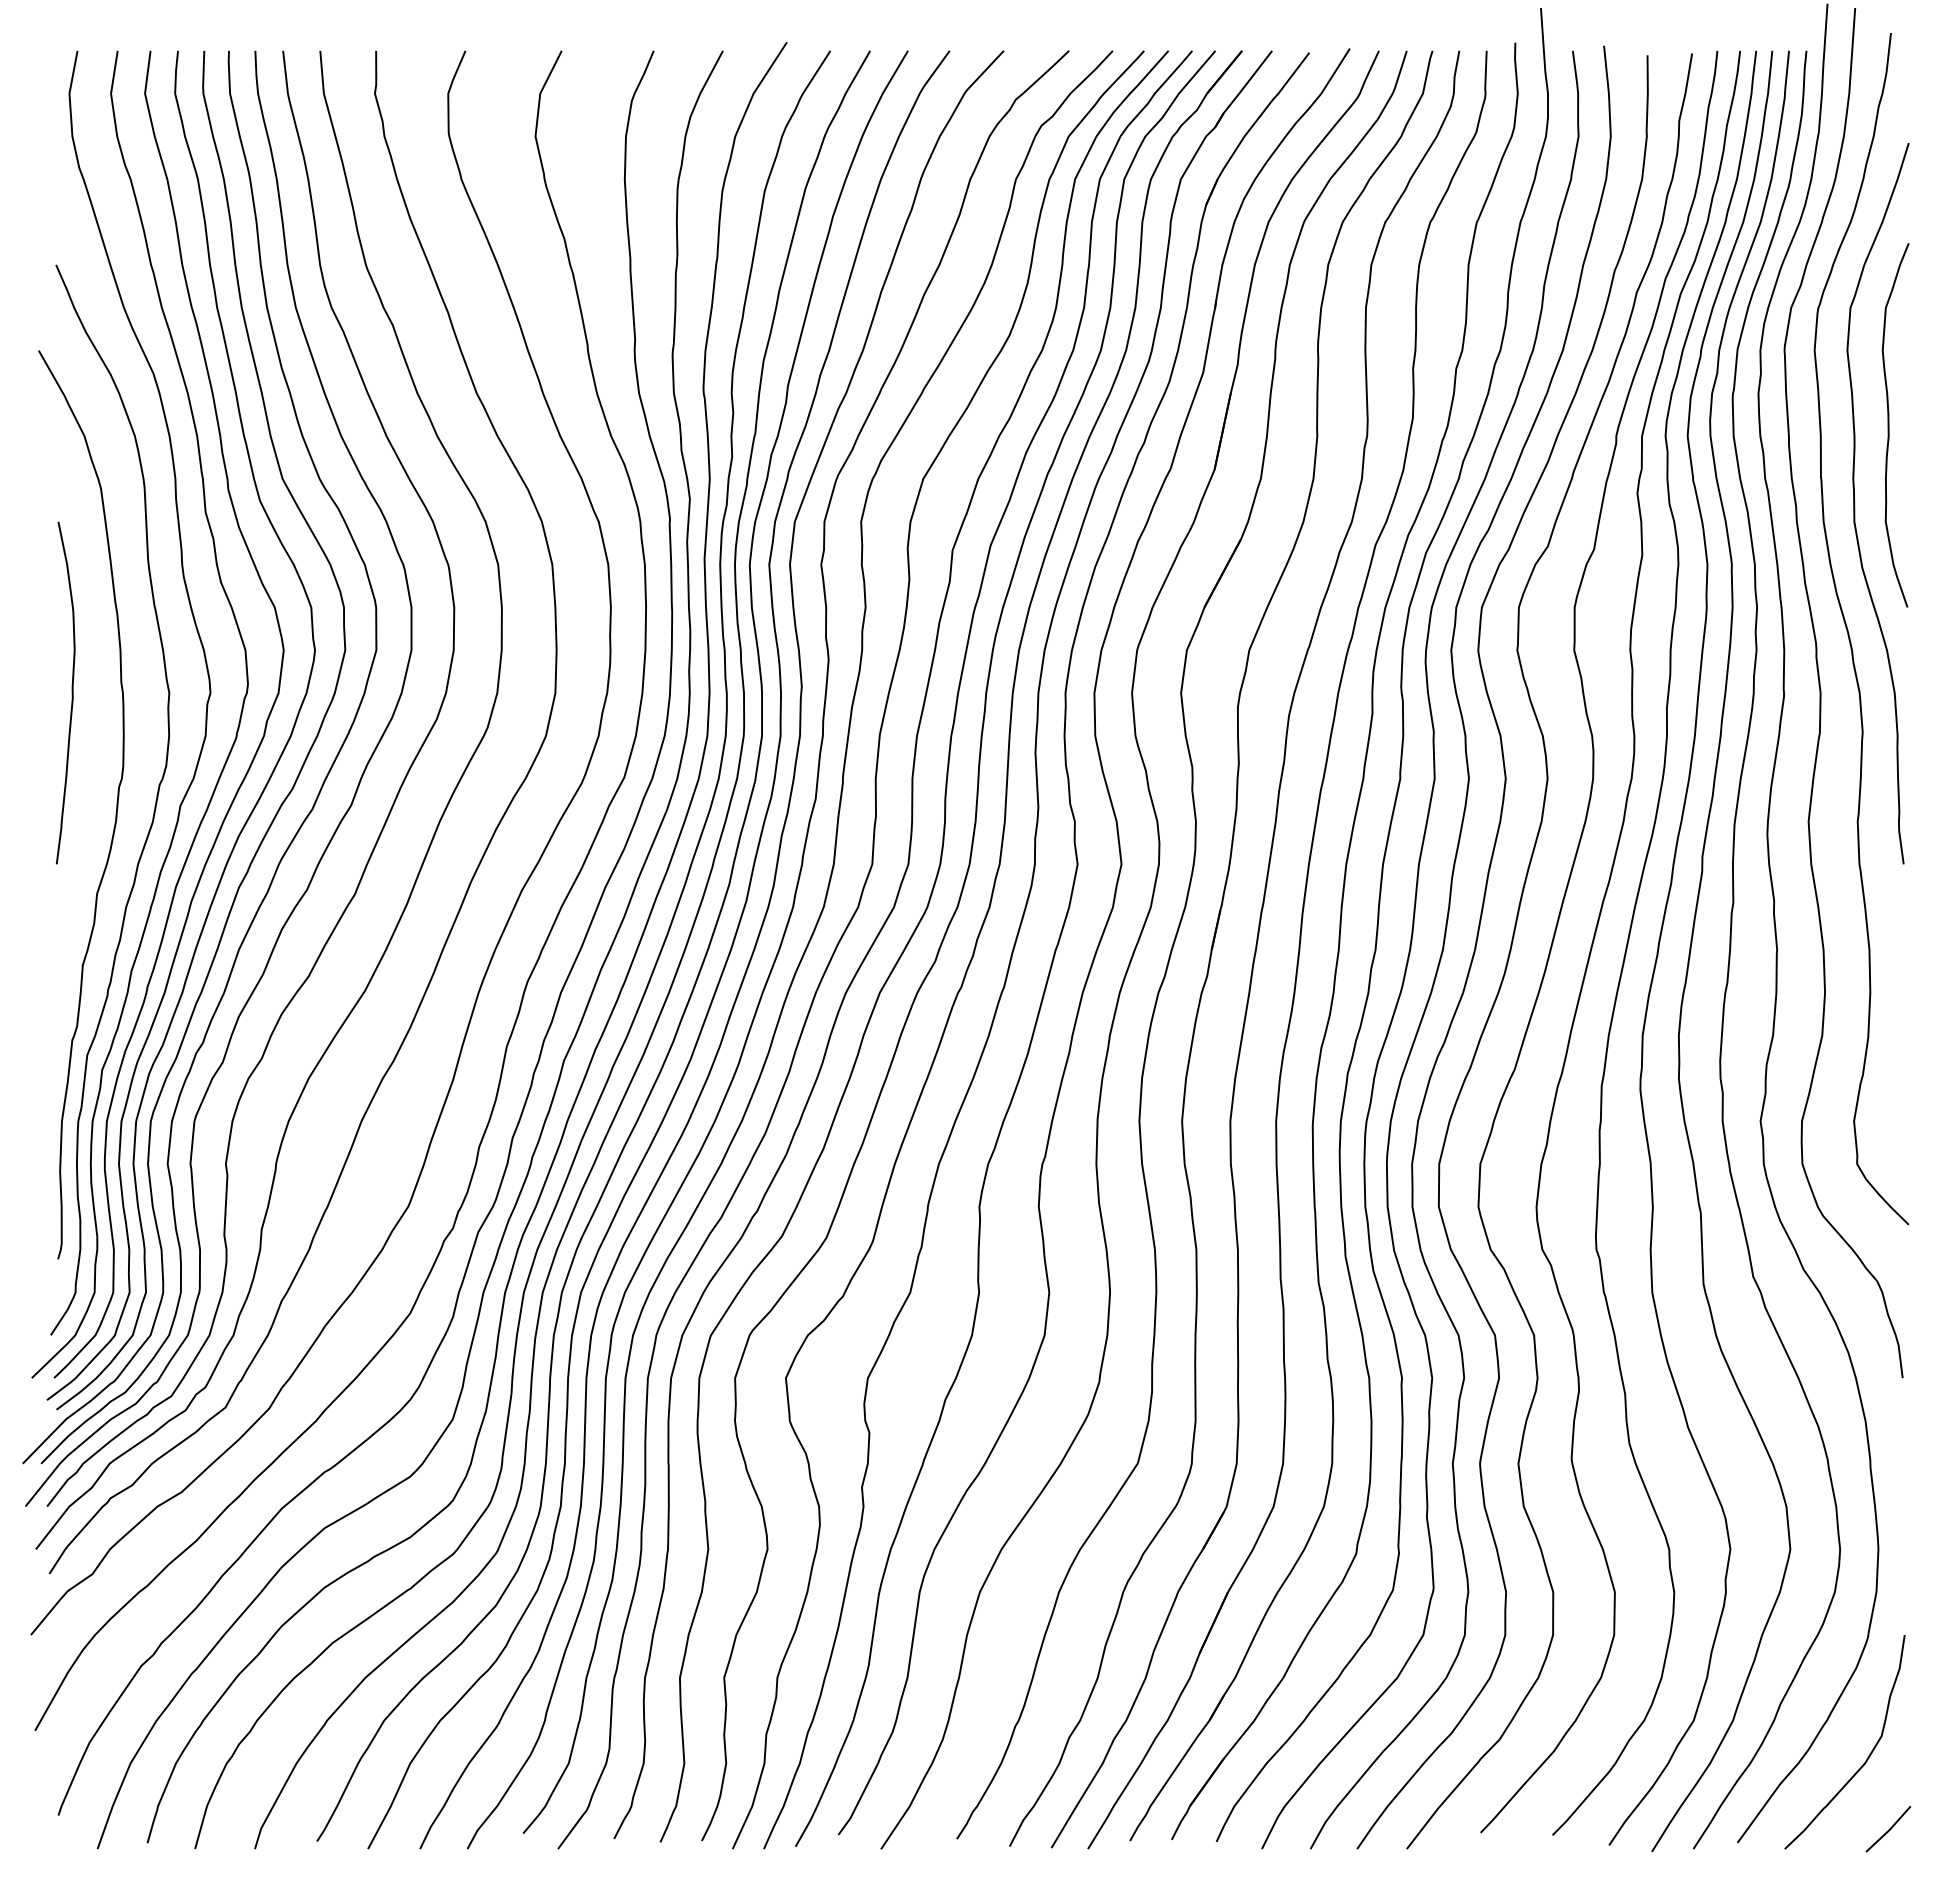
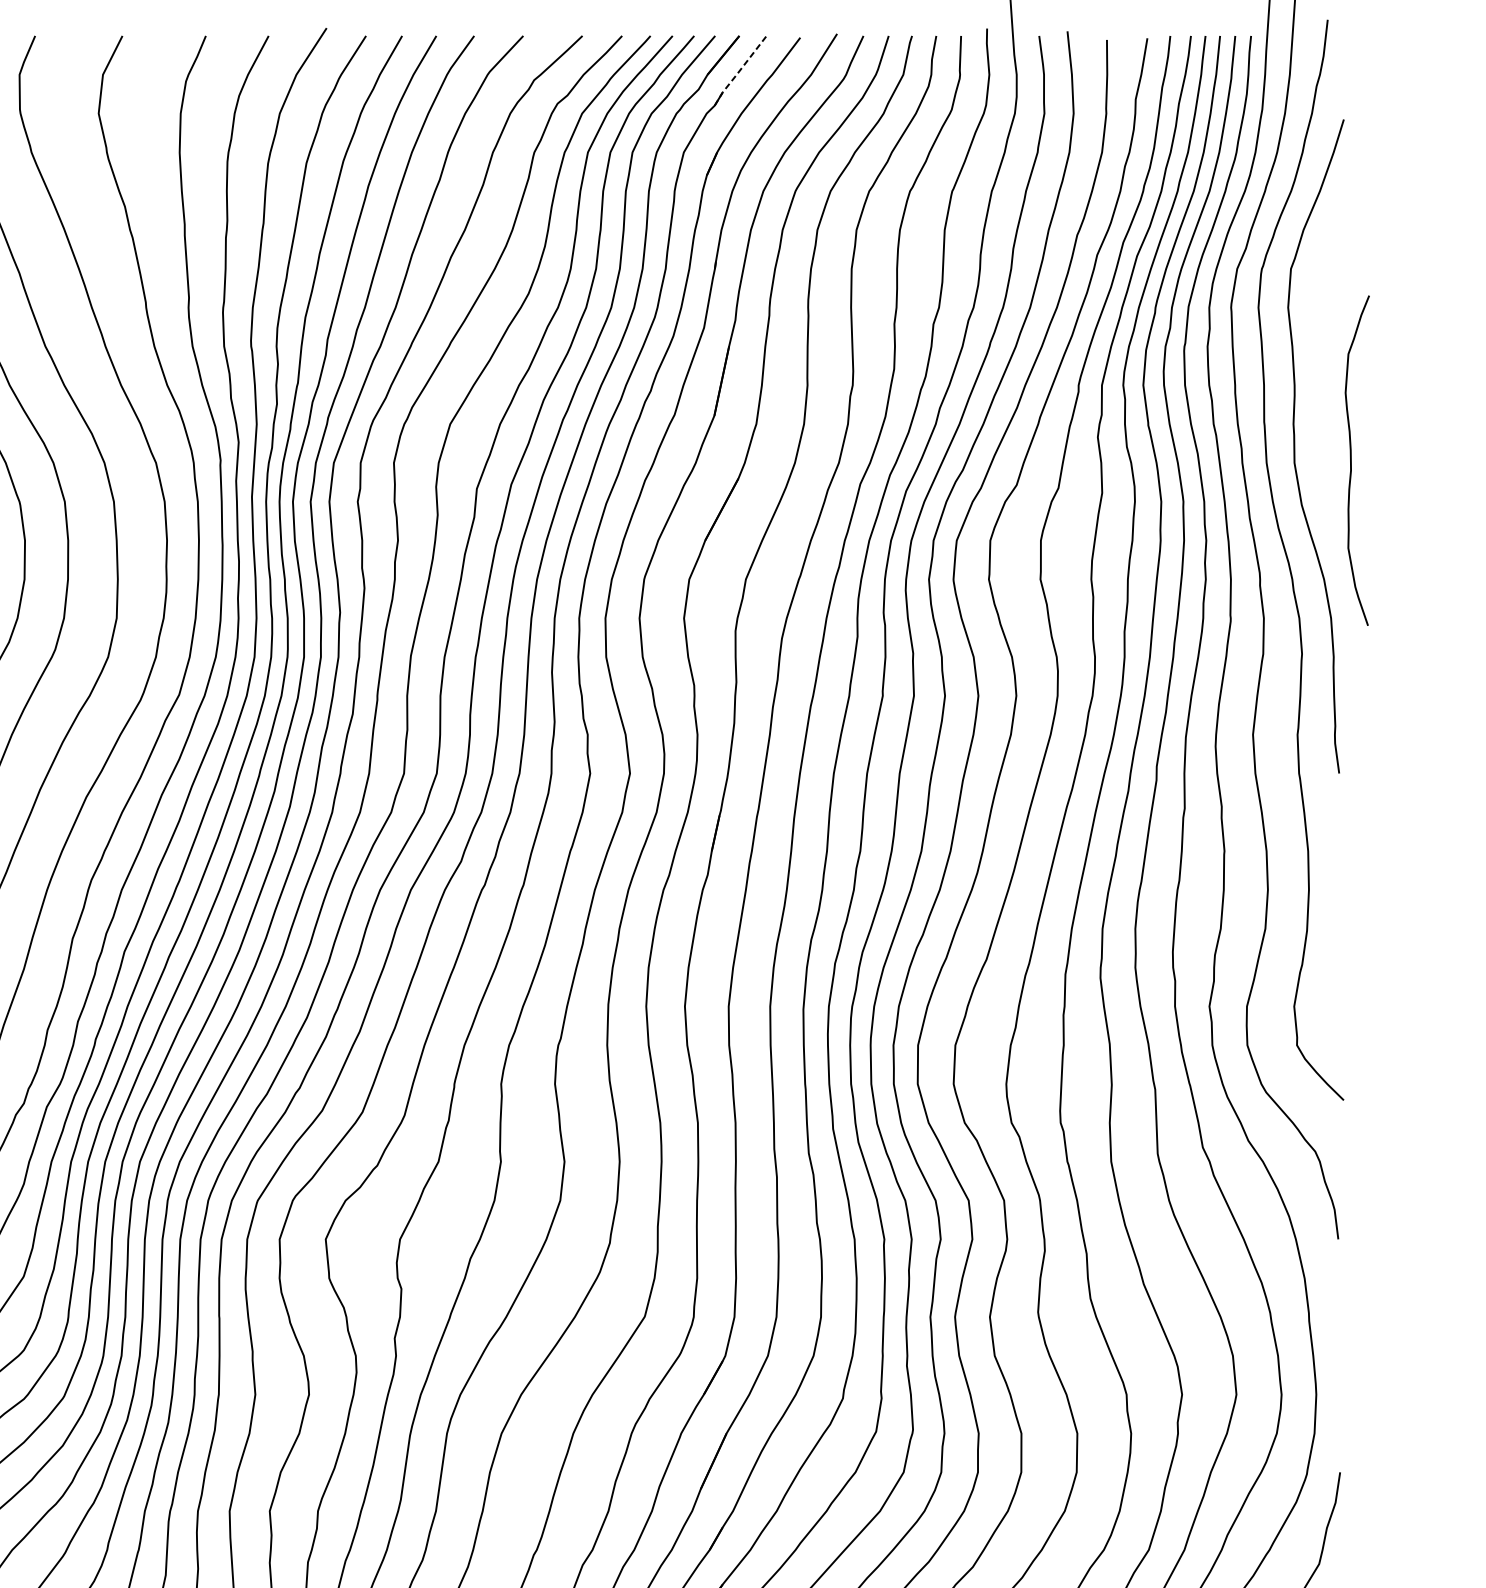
line: (1242, 89) -> (739, 70), solid -> dashed
curve: (1889, 425) -> (1351, 460), moved

